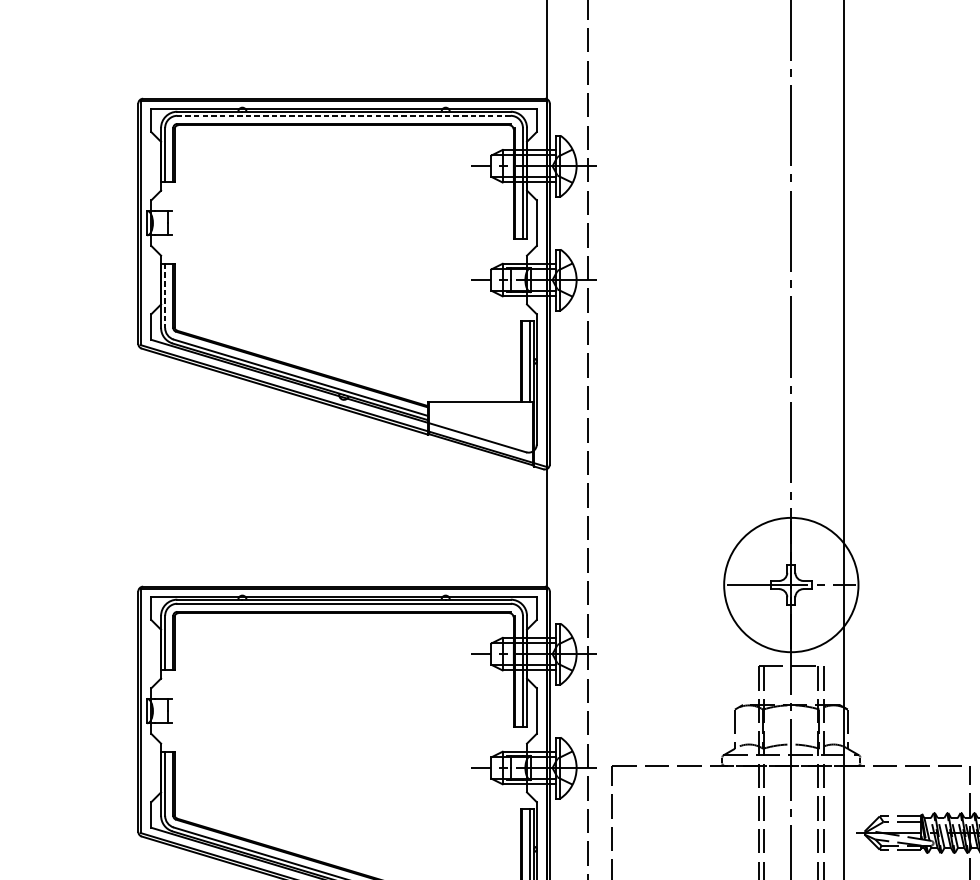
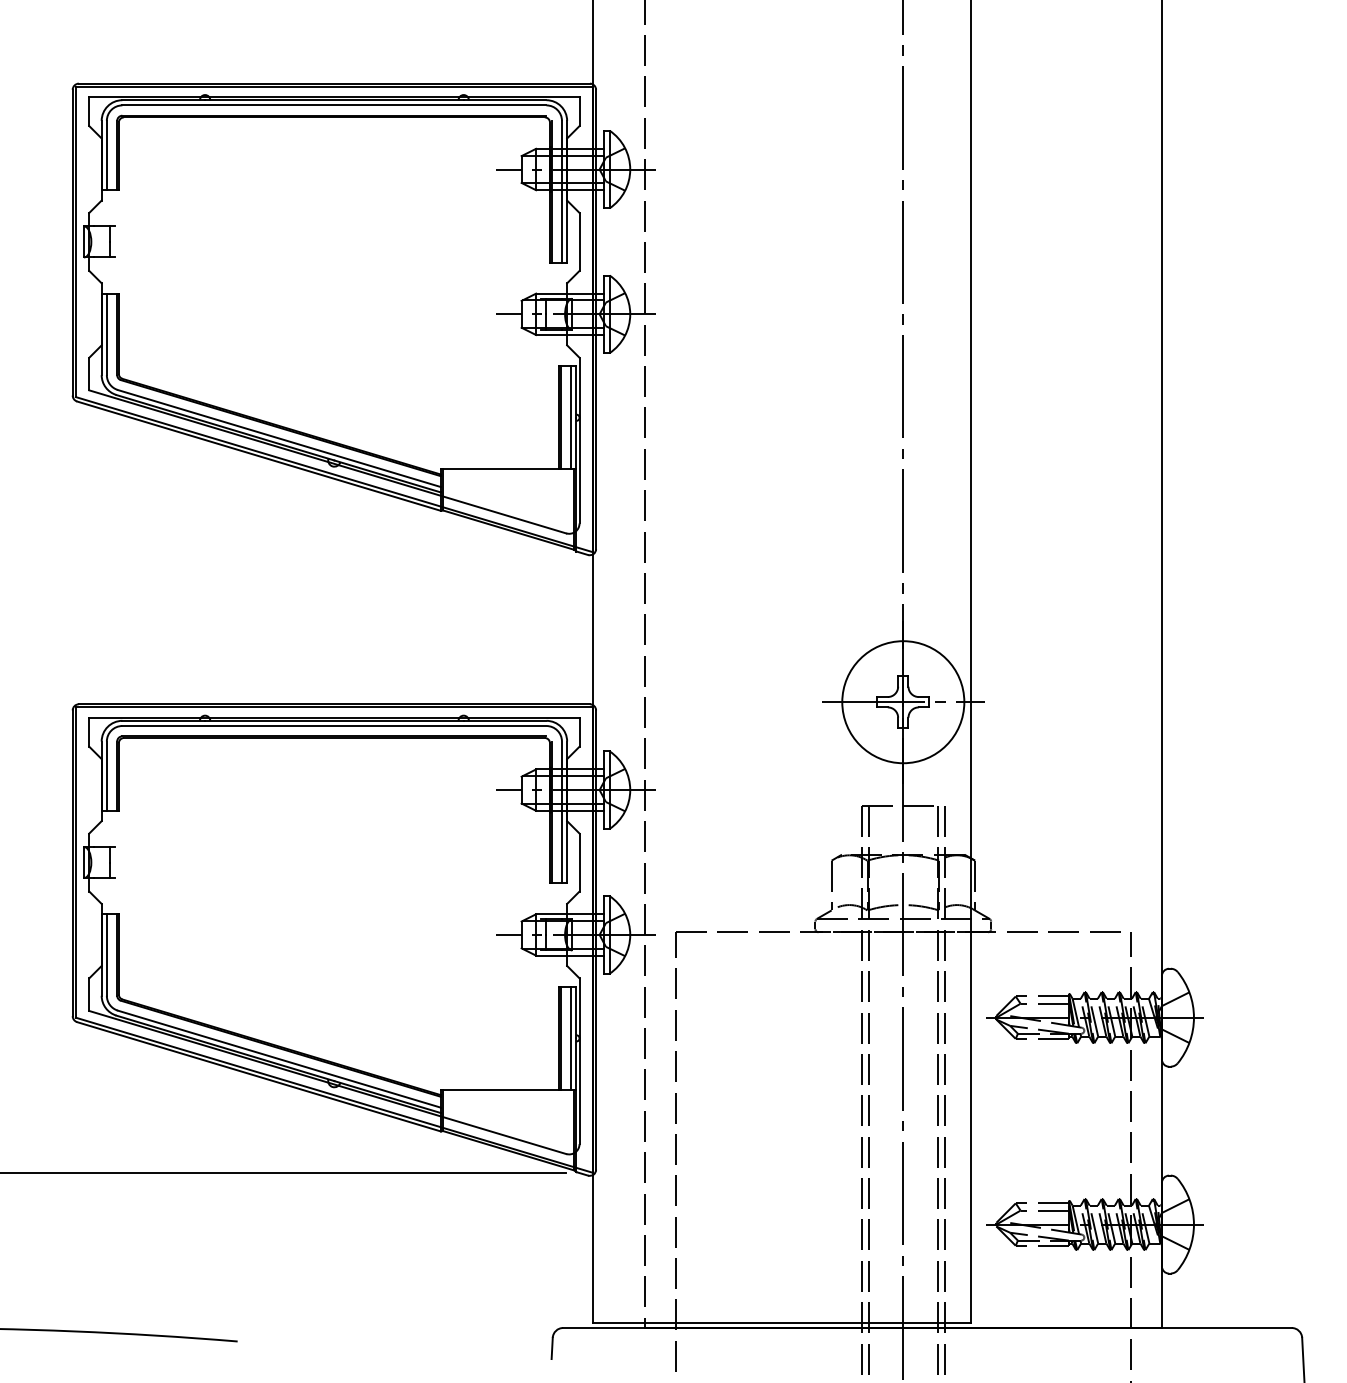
line: (343, 115) -> (333, 105), dashed -> solid
line: (164, 295) -> (106, 334), dashed -> solid
circle: (791, 585) -> (903, 702), size x0.71

